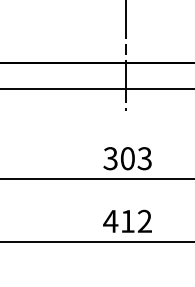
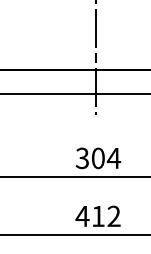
text: (144, 158) -> (113, 158), 303 -> 304

